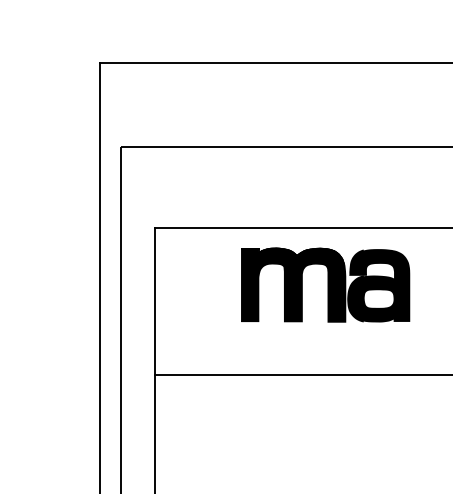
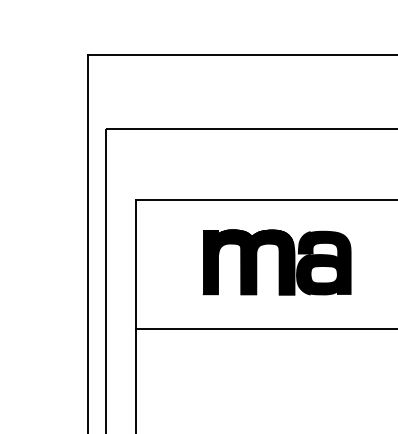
part: (324, 285) -> (276, 262), moved

